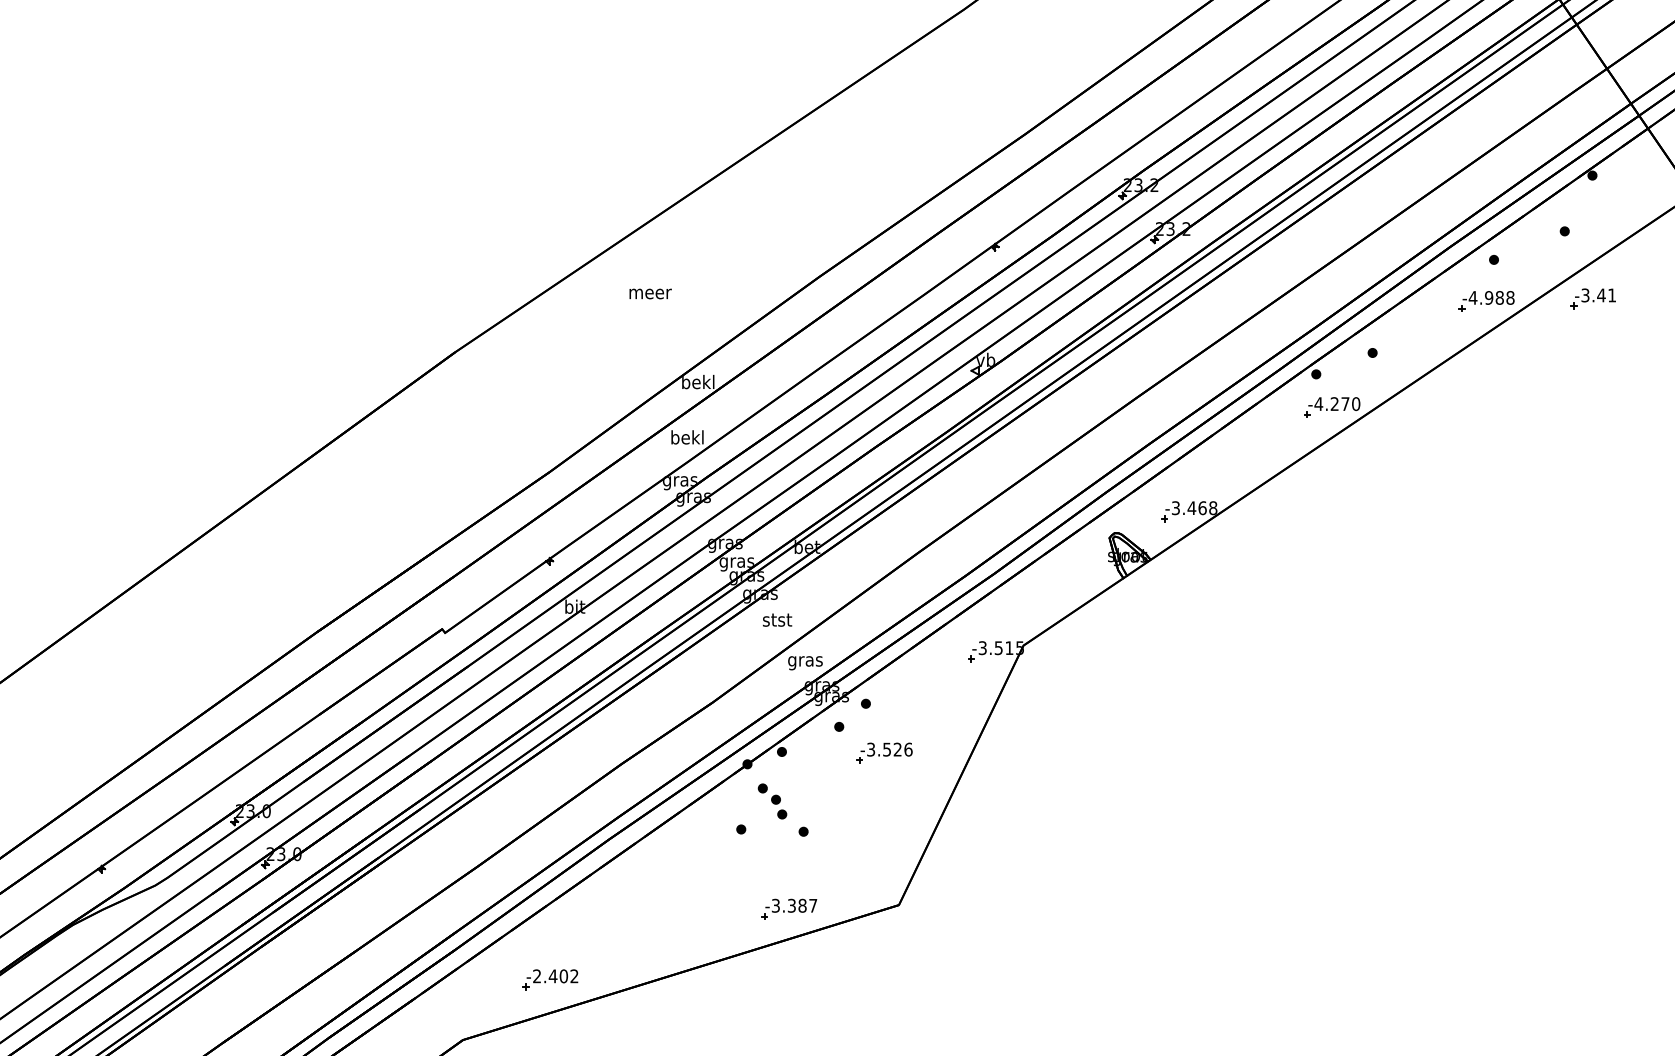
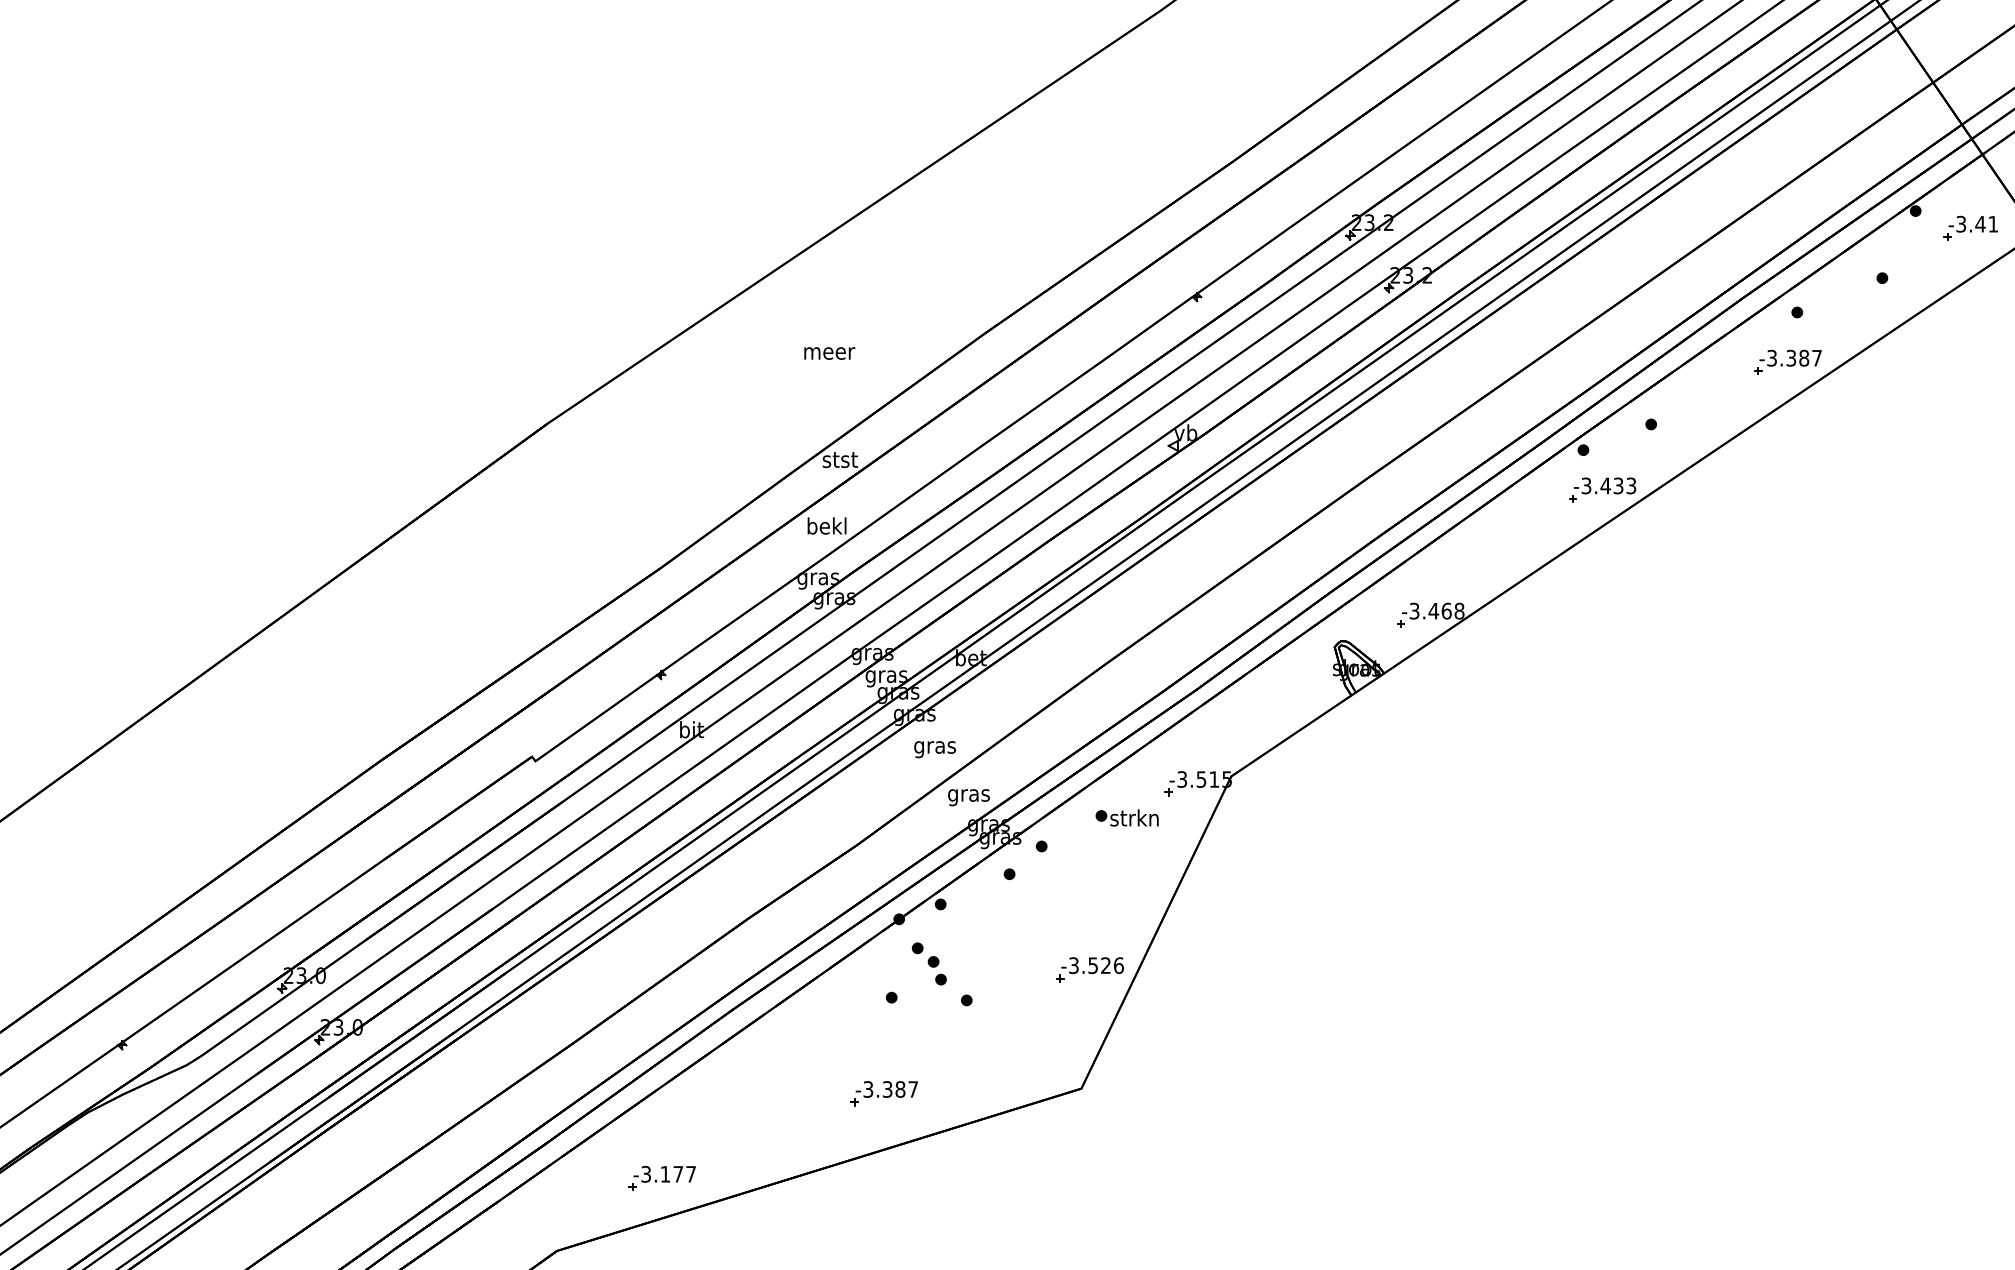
text: (650, 293) -> (829, 353), moved
text: (1491, 297) -> (1794, 357), -4.988 -> -3.387
part: (1593, 298) -> (1970, 227), moved
text: (697, 382) -> (839, 459), bekl -> stst
text: (1337, 403) -> (1608, 485), -4.270 -> -3.433
text: (776, 621) -> (934, 747), stst -> gras
part: (936, 679) -> (1126, 817), added
part: (884, 752) -> (1089, 969), moved
part: (788, 909) -> (883, 1093), moved
text: (555, 975) -> (668, 1173), -2.402 -> -3.177

